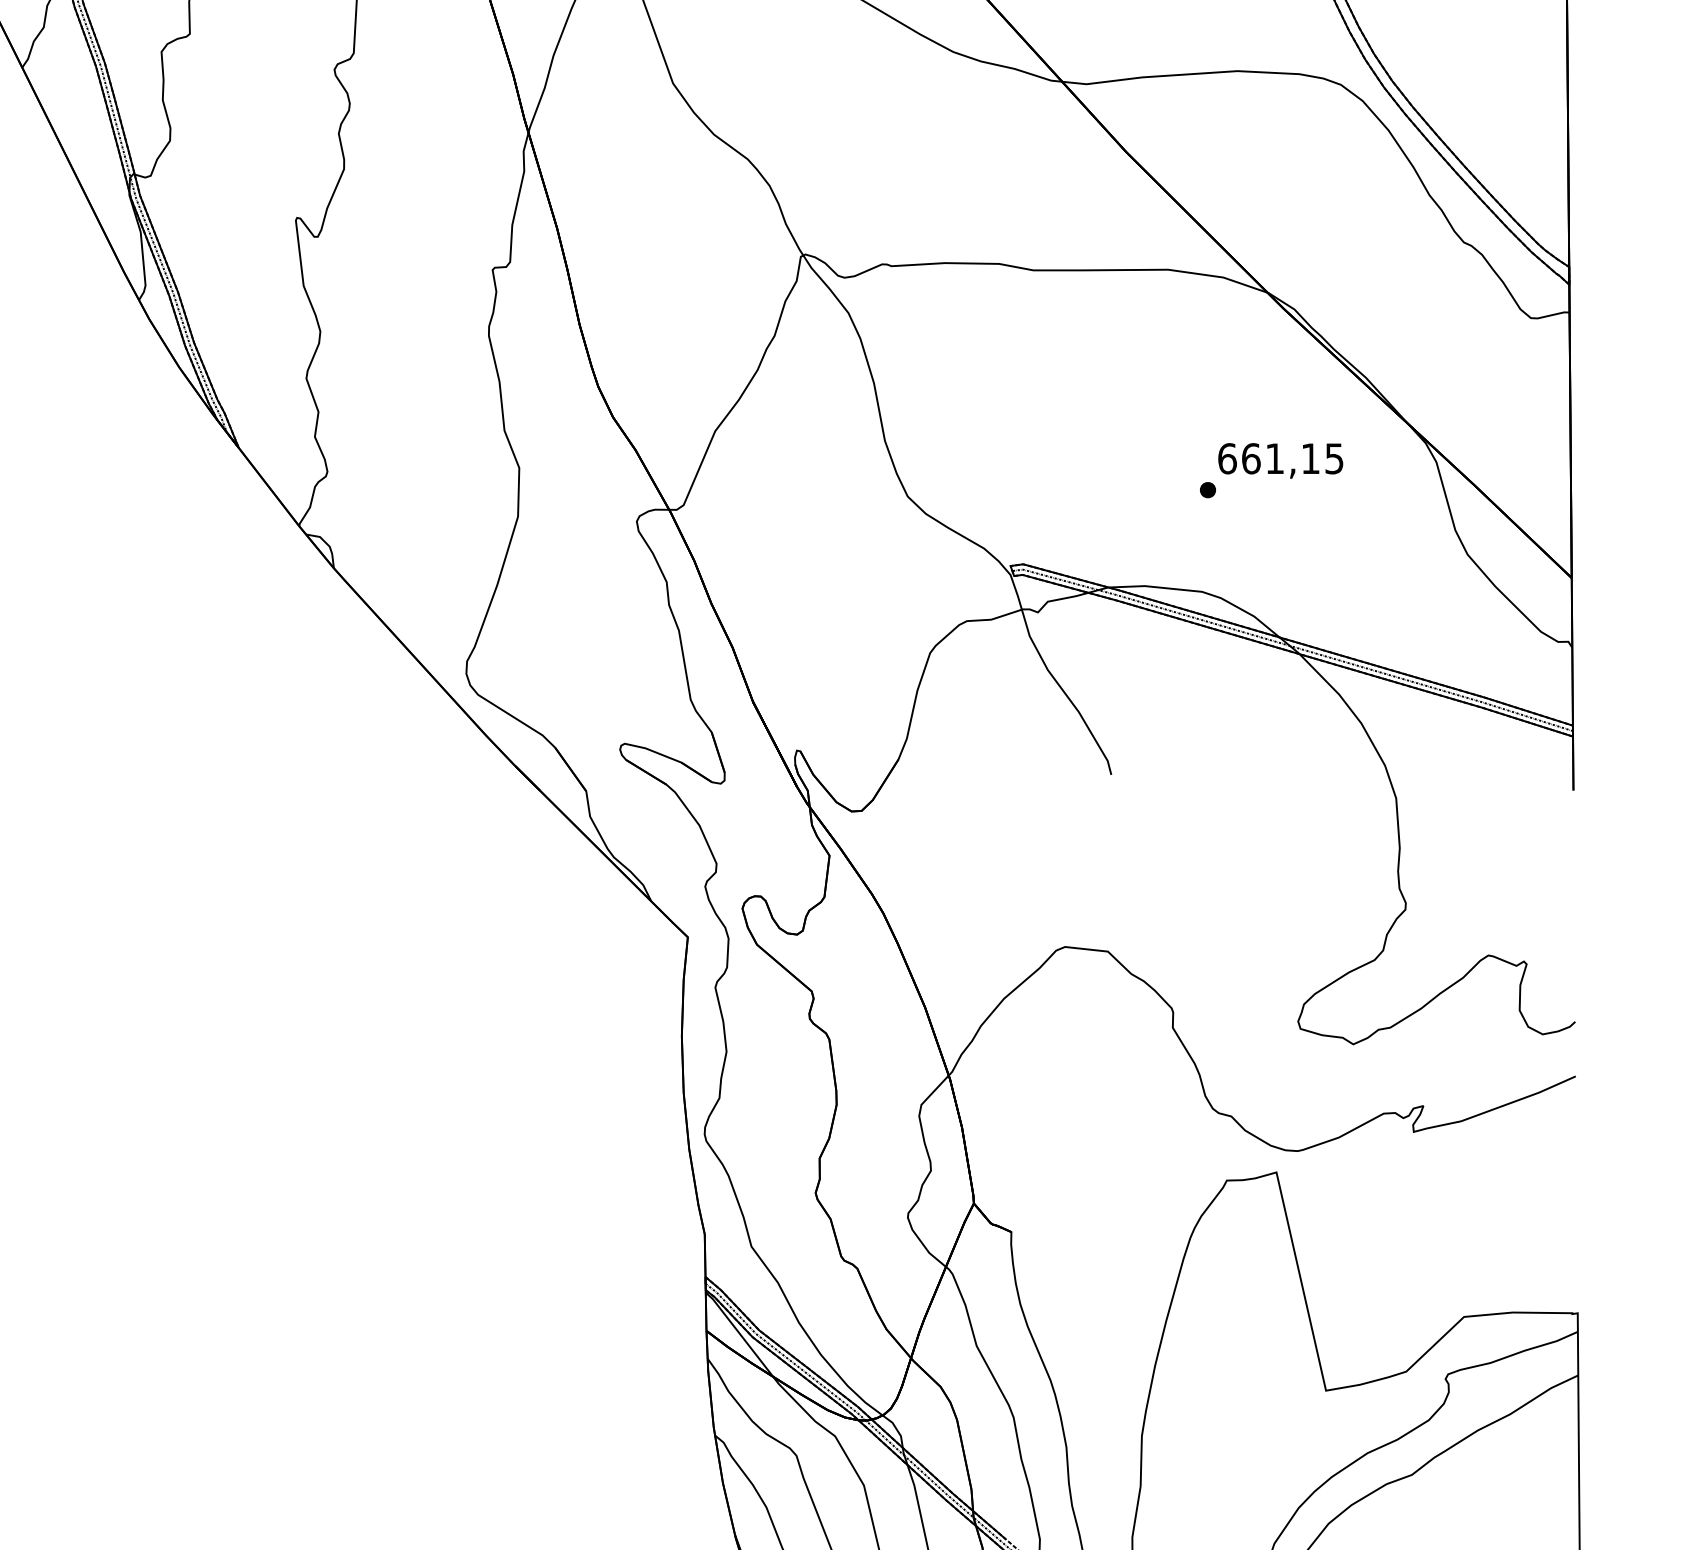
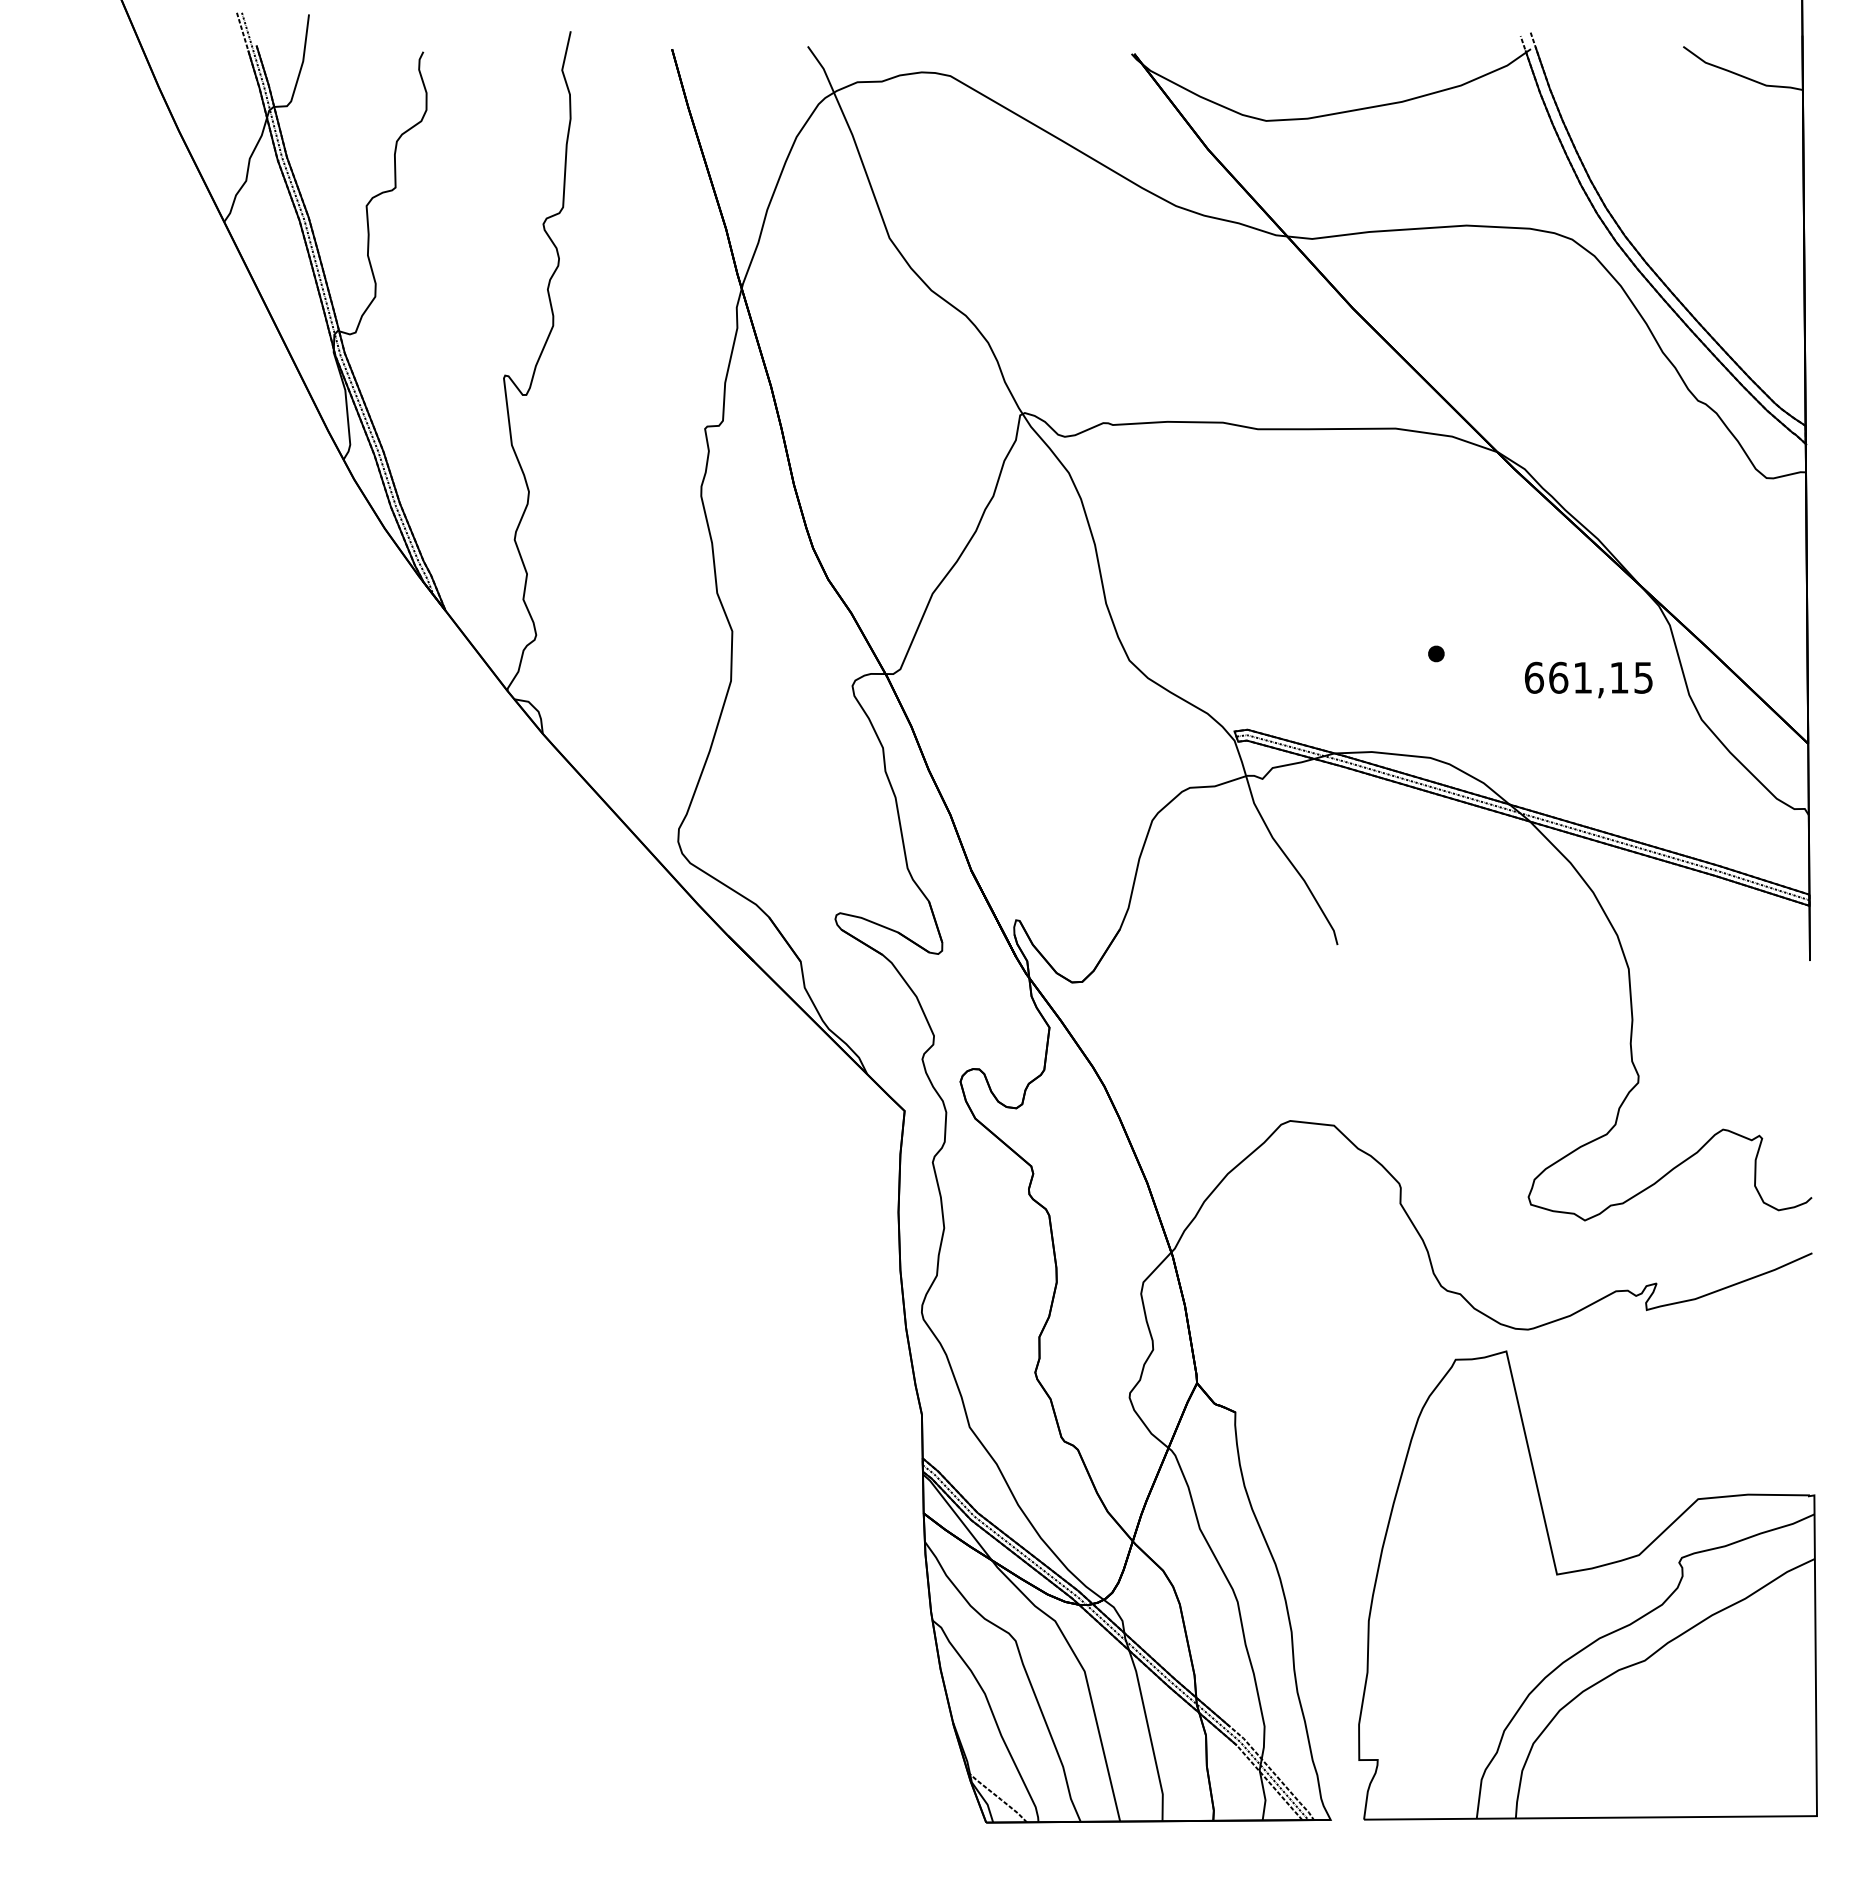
text: (1280, 460) -> (1588, 679), moved

